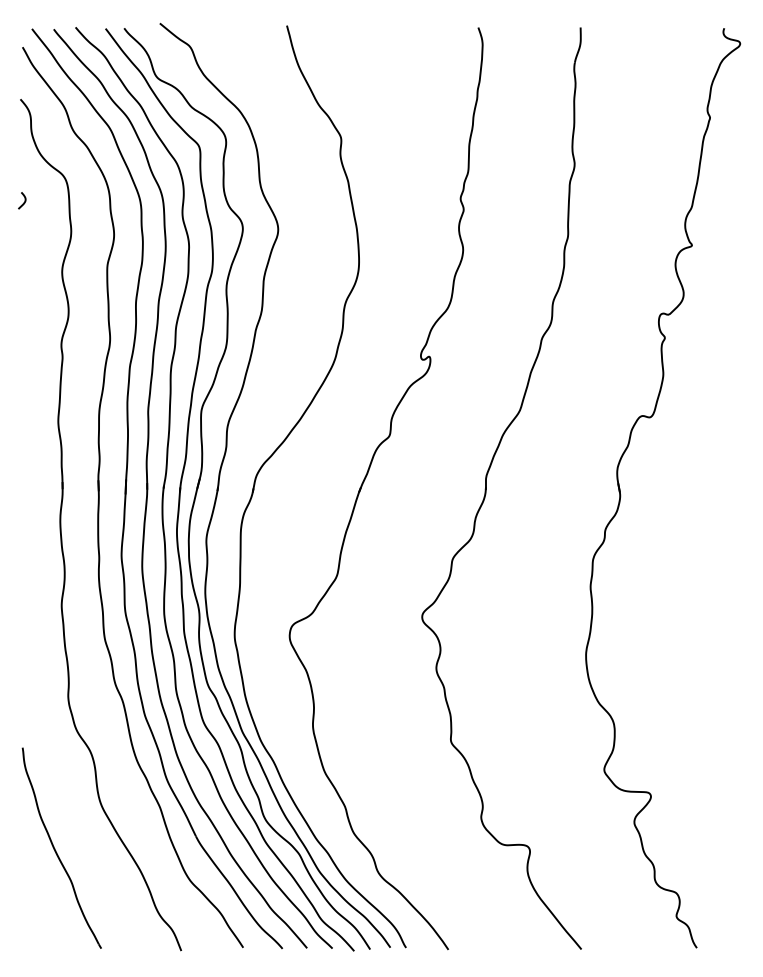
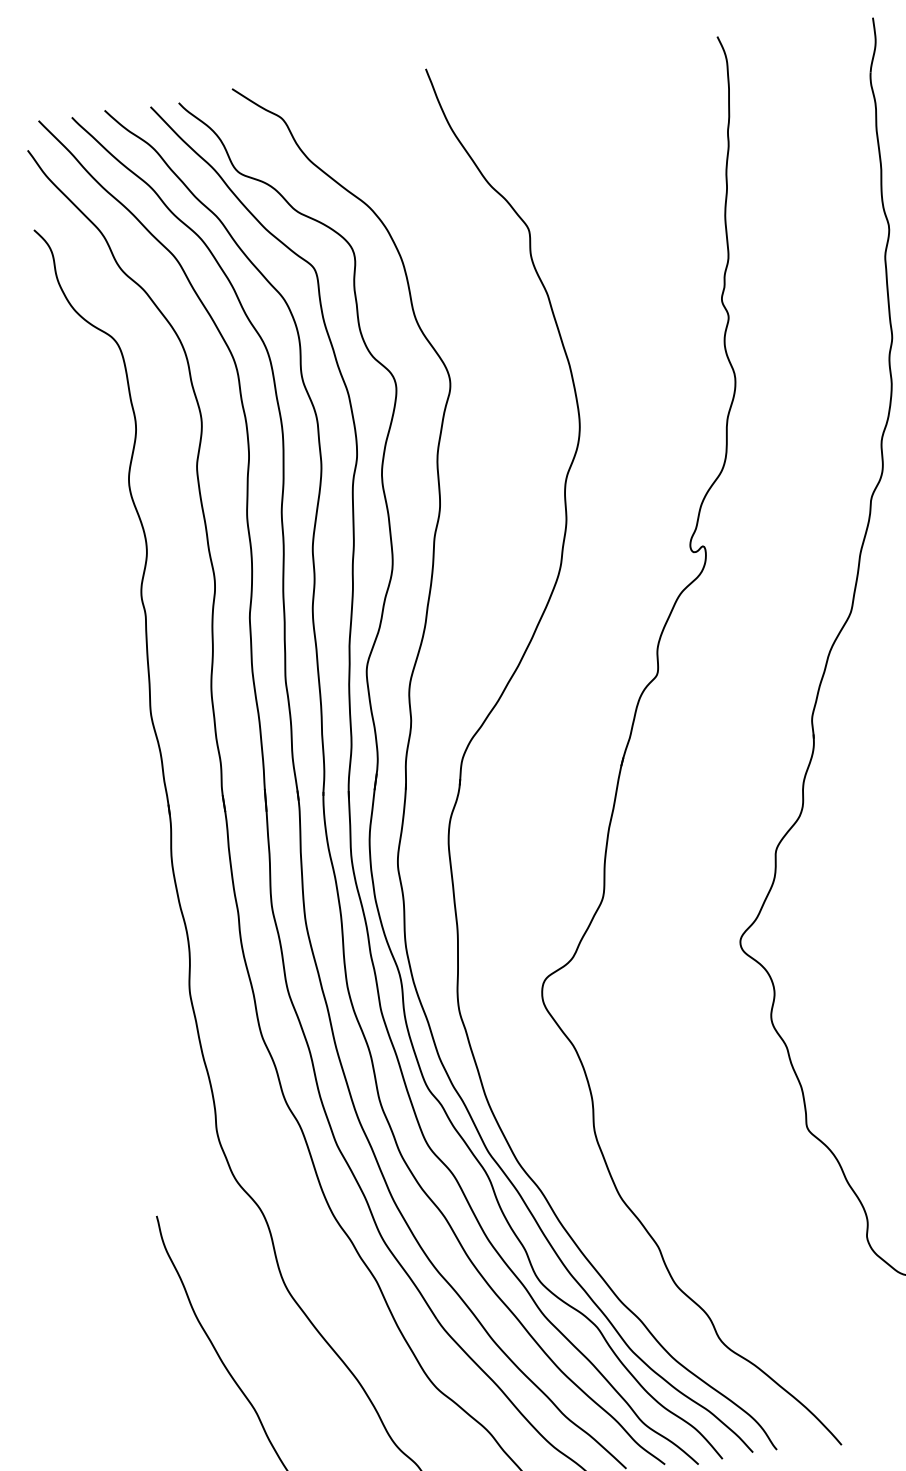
curve: (24, 200) -> (58, 383), removed

